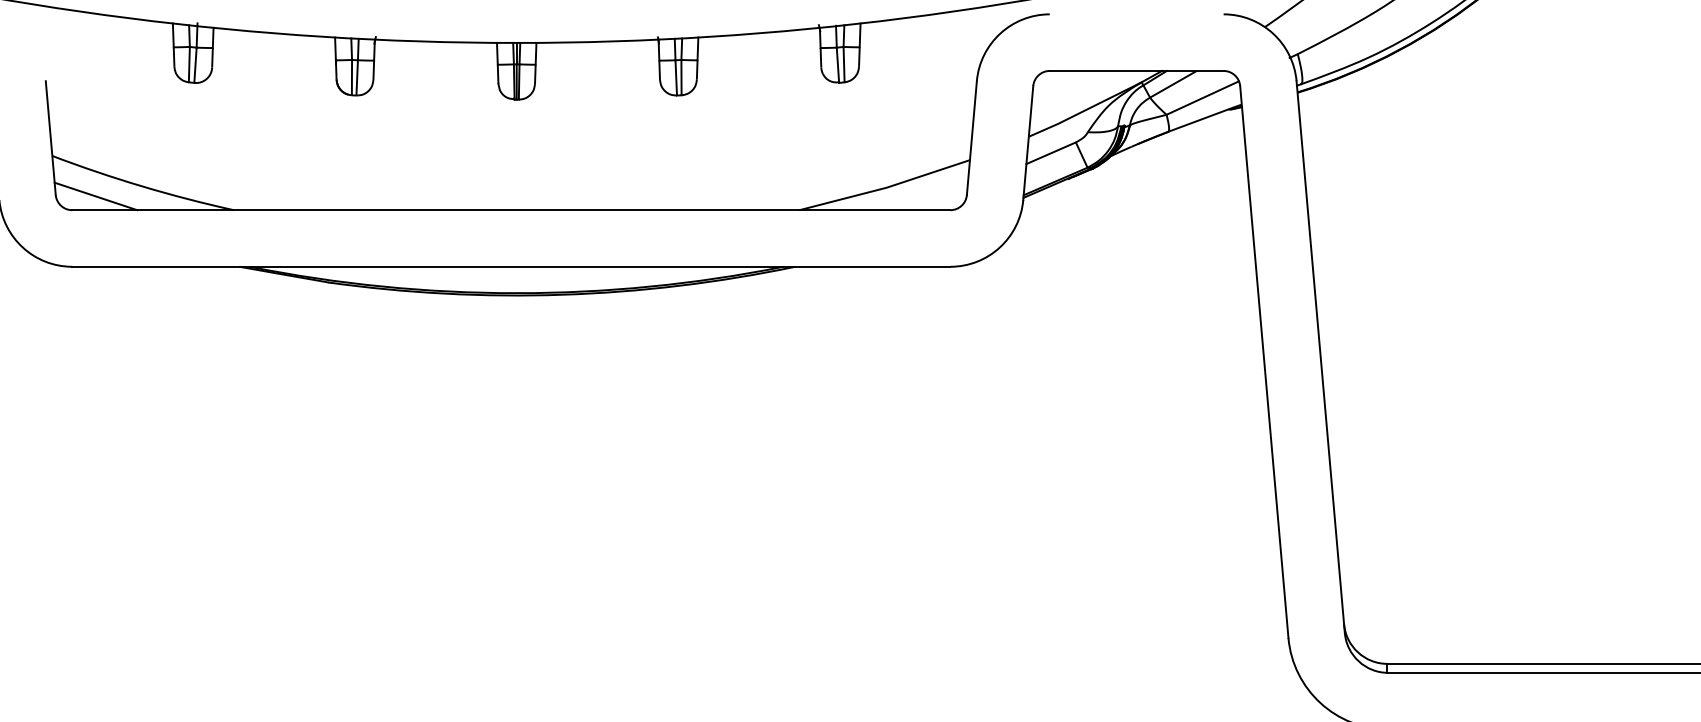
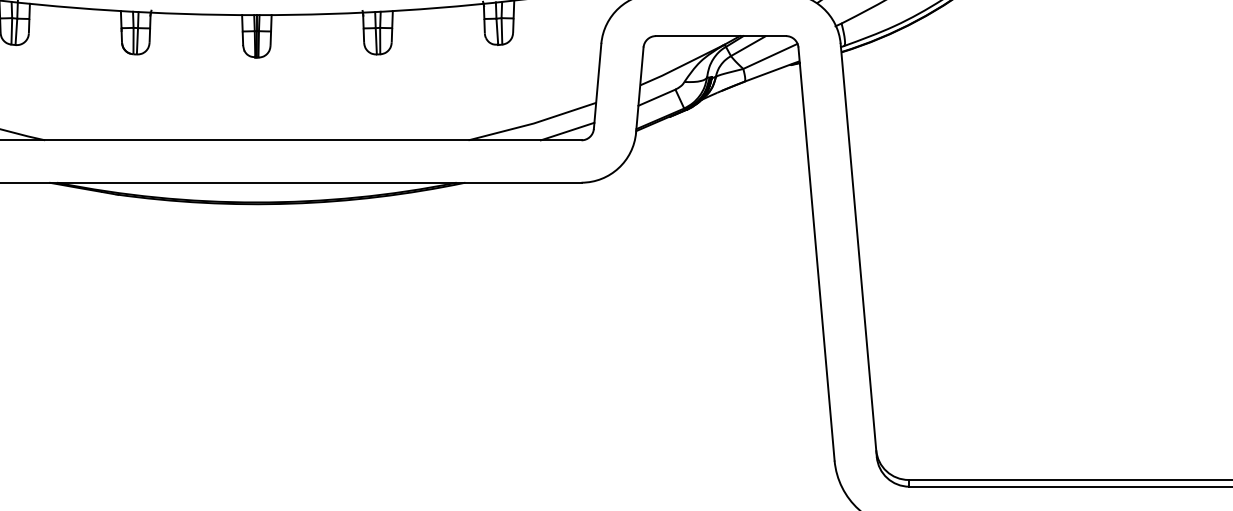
line: (931, 198) -> (567, 131), added

